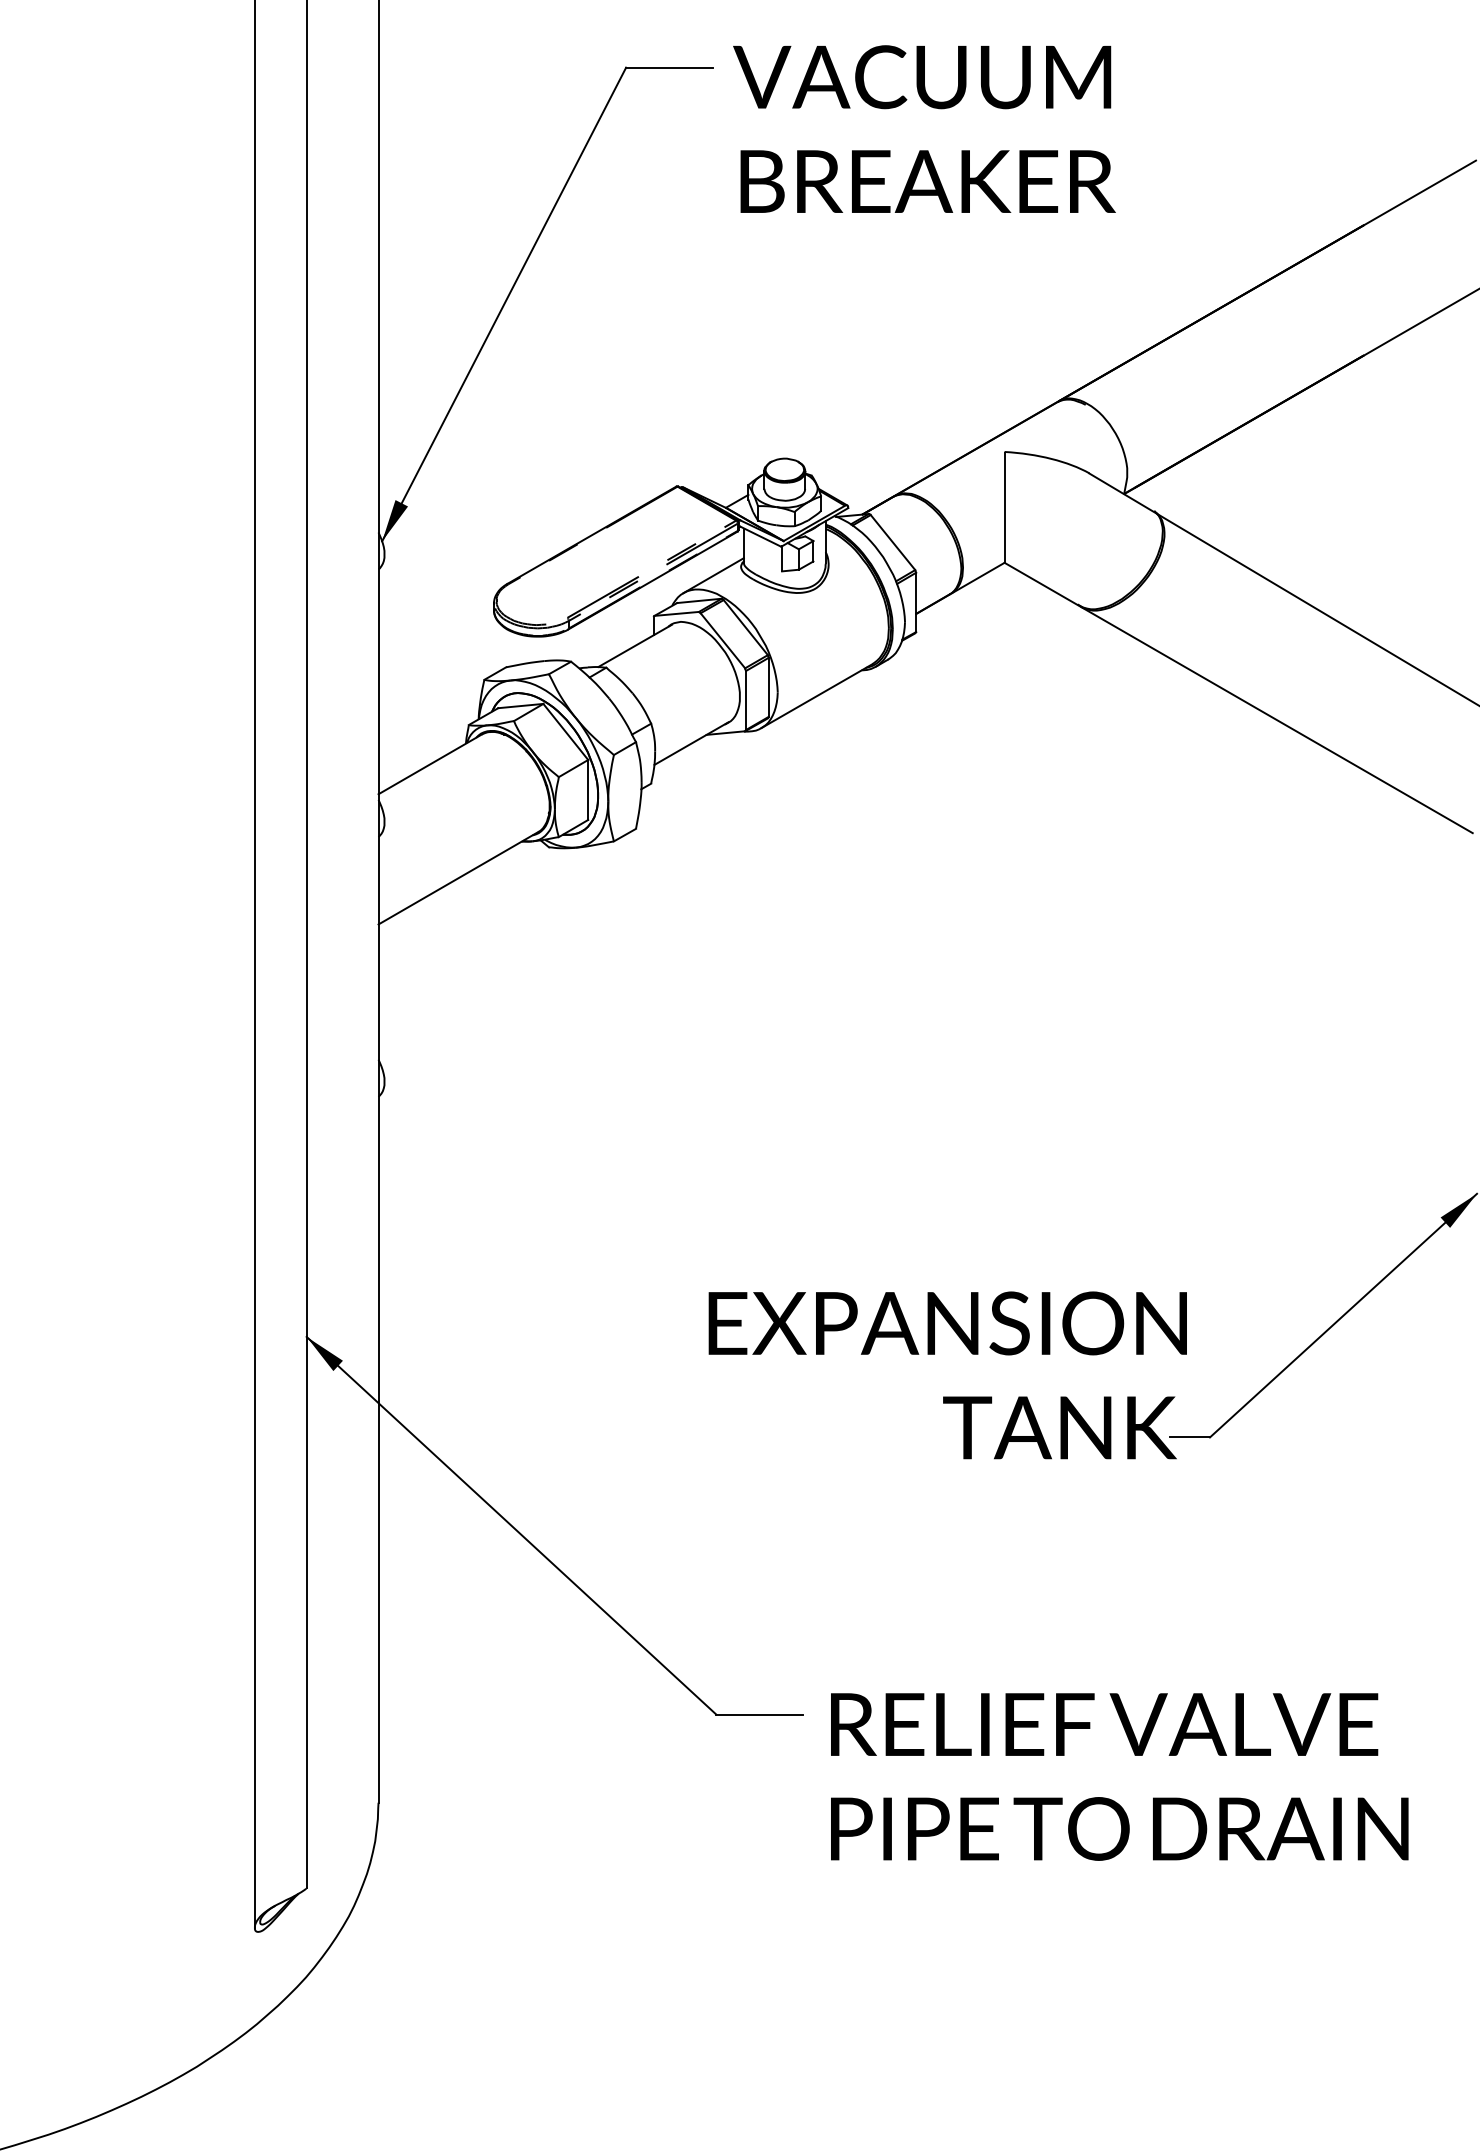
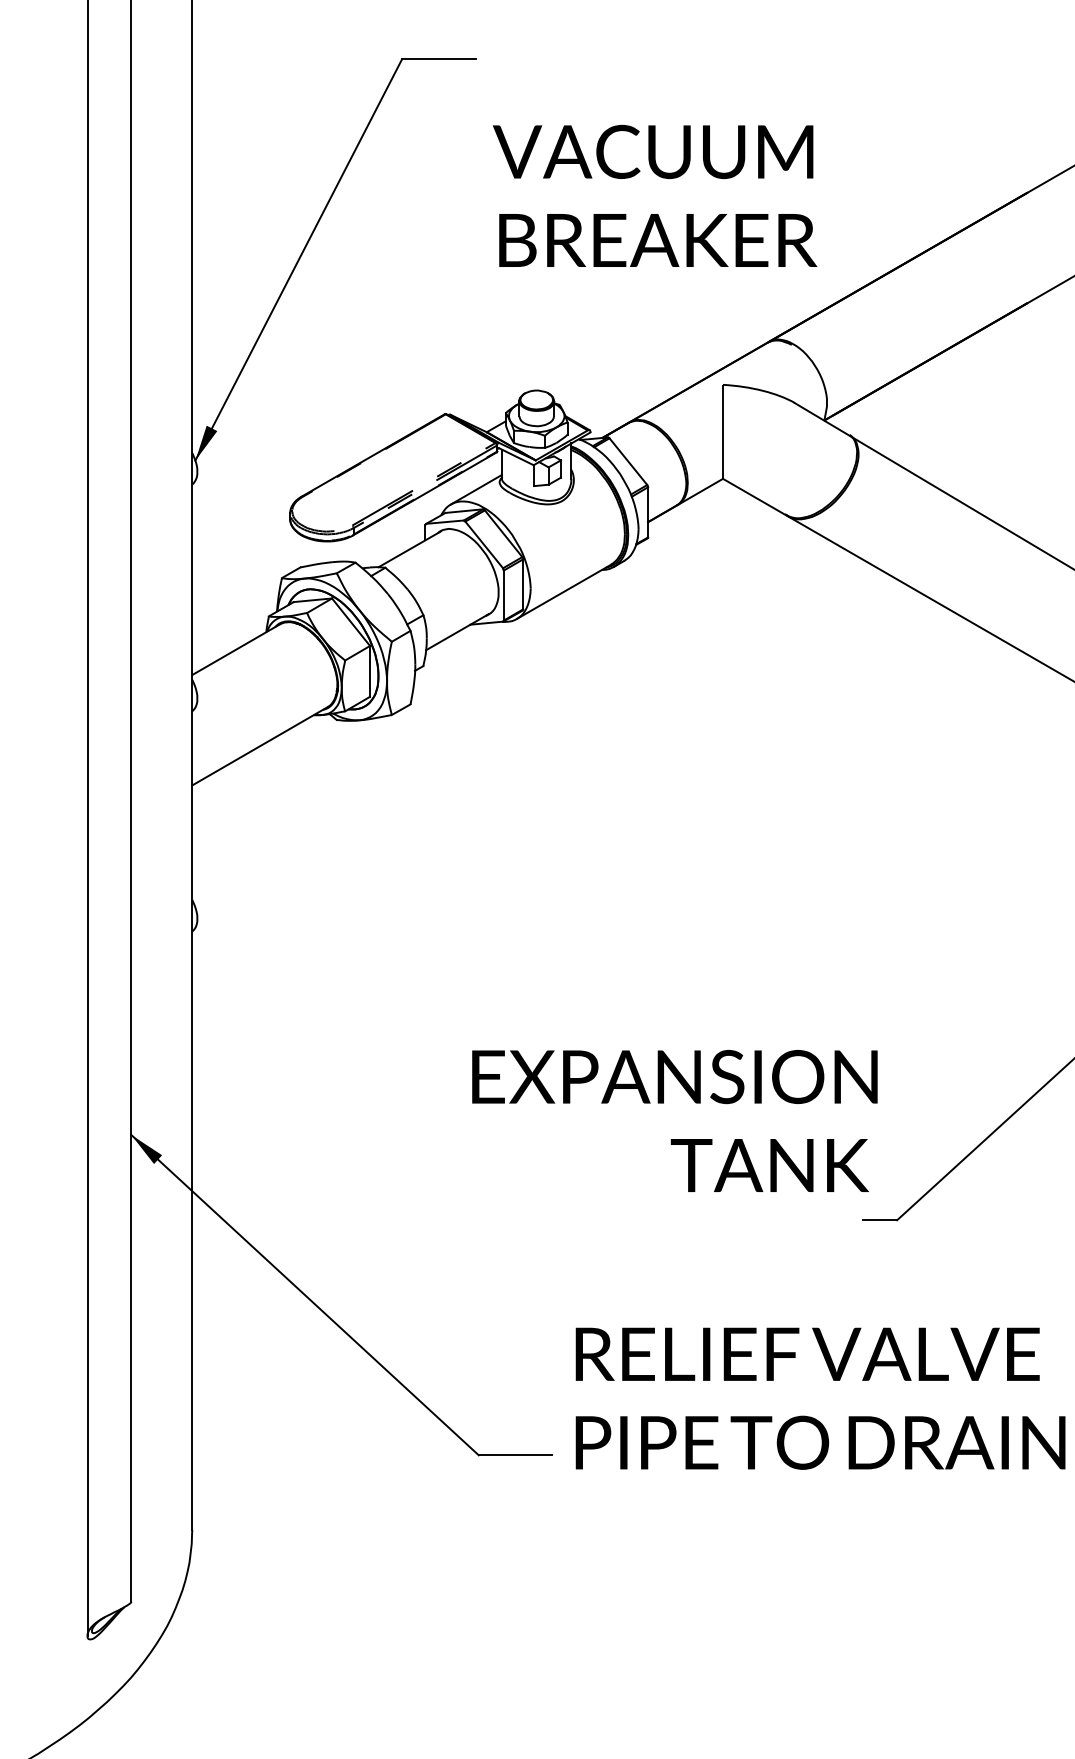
text: (924, 128) -> (655, 195), moved
text: (947, 1375) -> (674, 1121), moved
text: (1119, 1776) -> (820, 1398), moved

